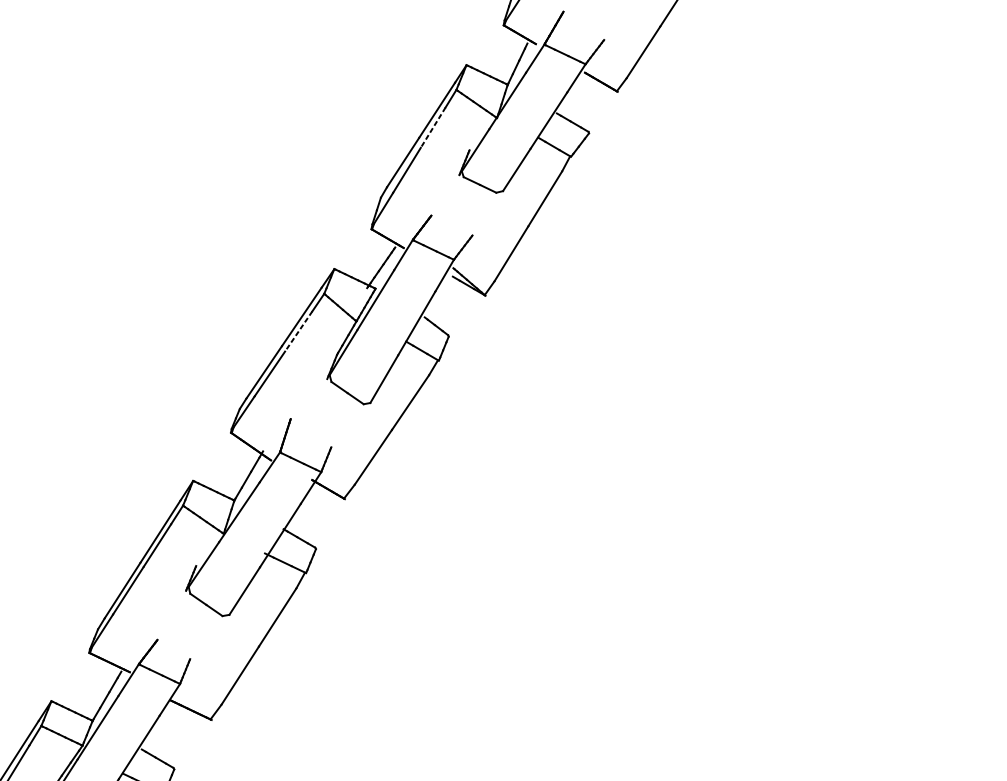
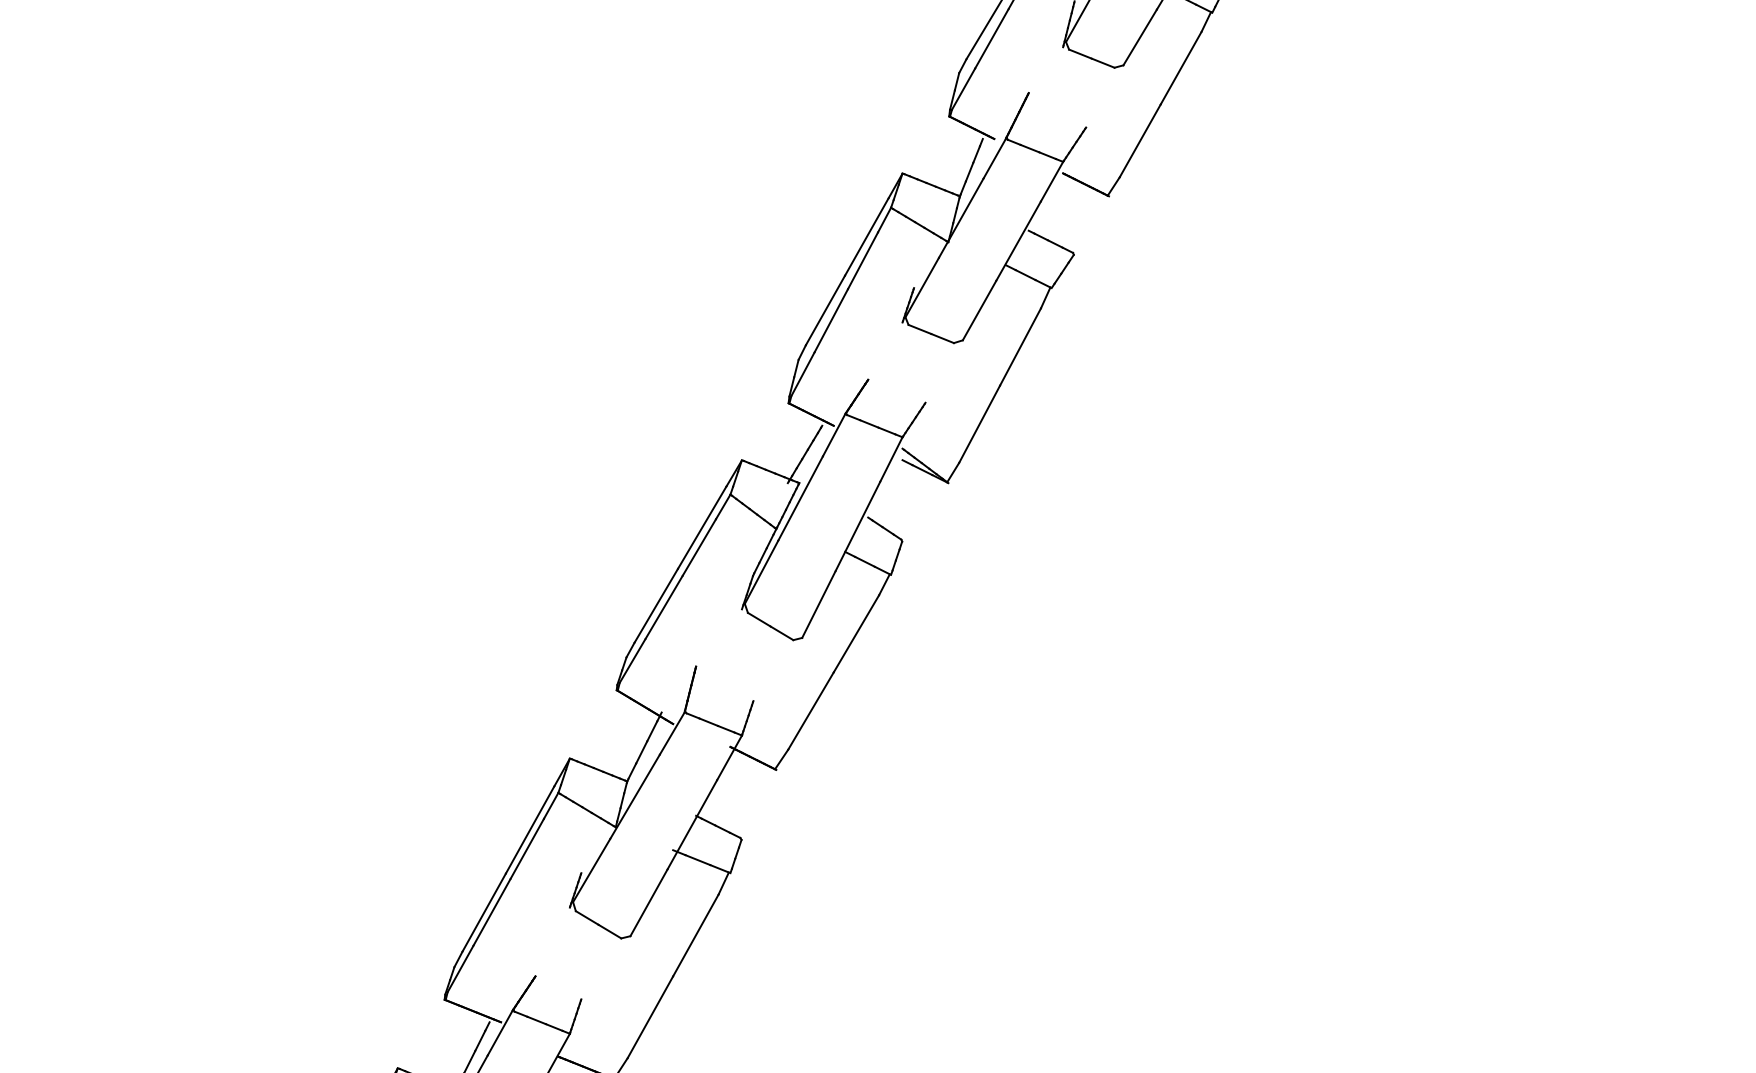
line: (432, 128) -> (862, 261), dashed -> solid
line: (298, 331) -> (699, 547), dashed -> solid

